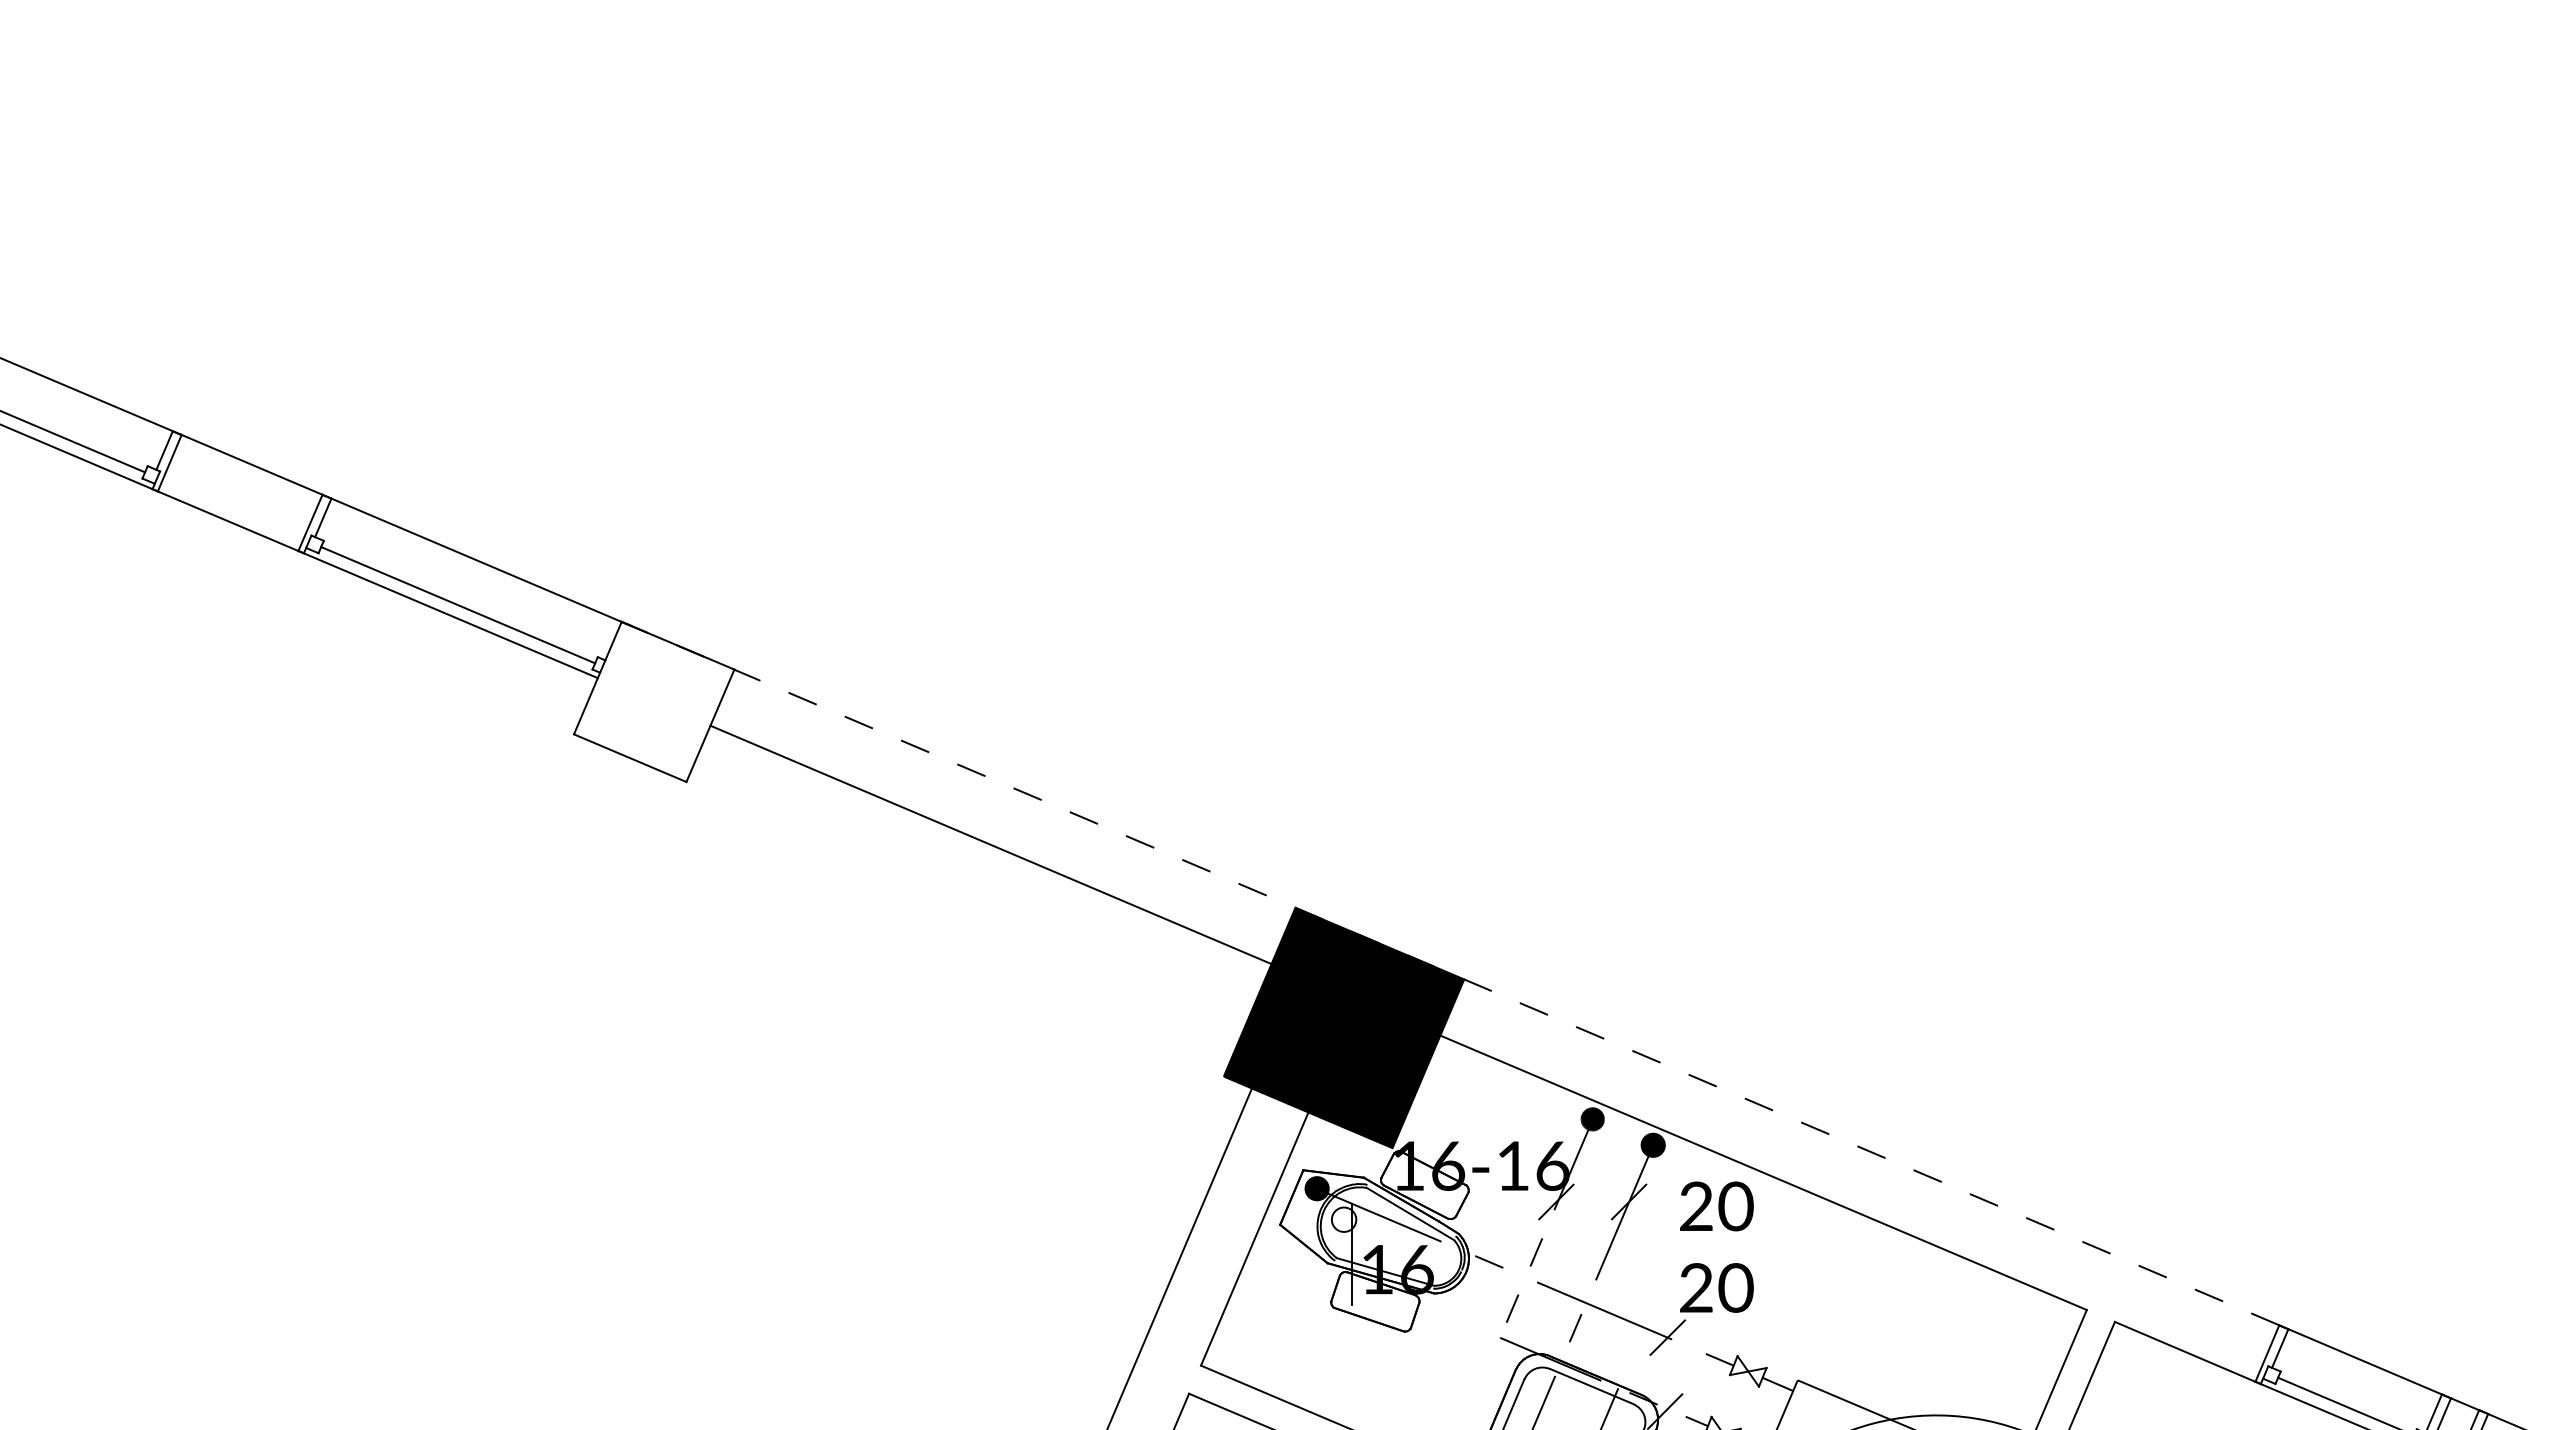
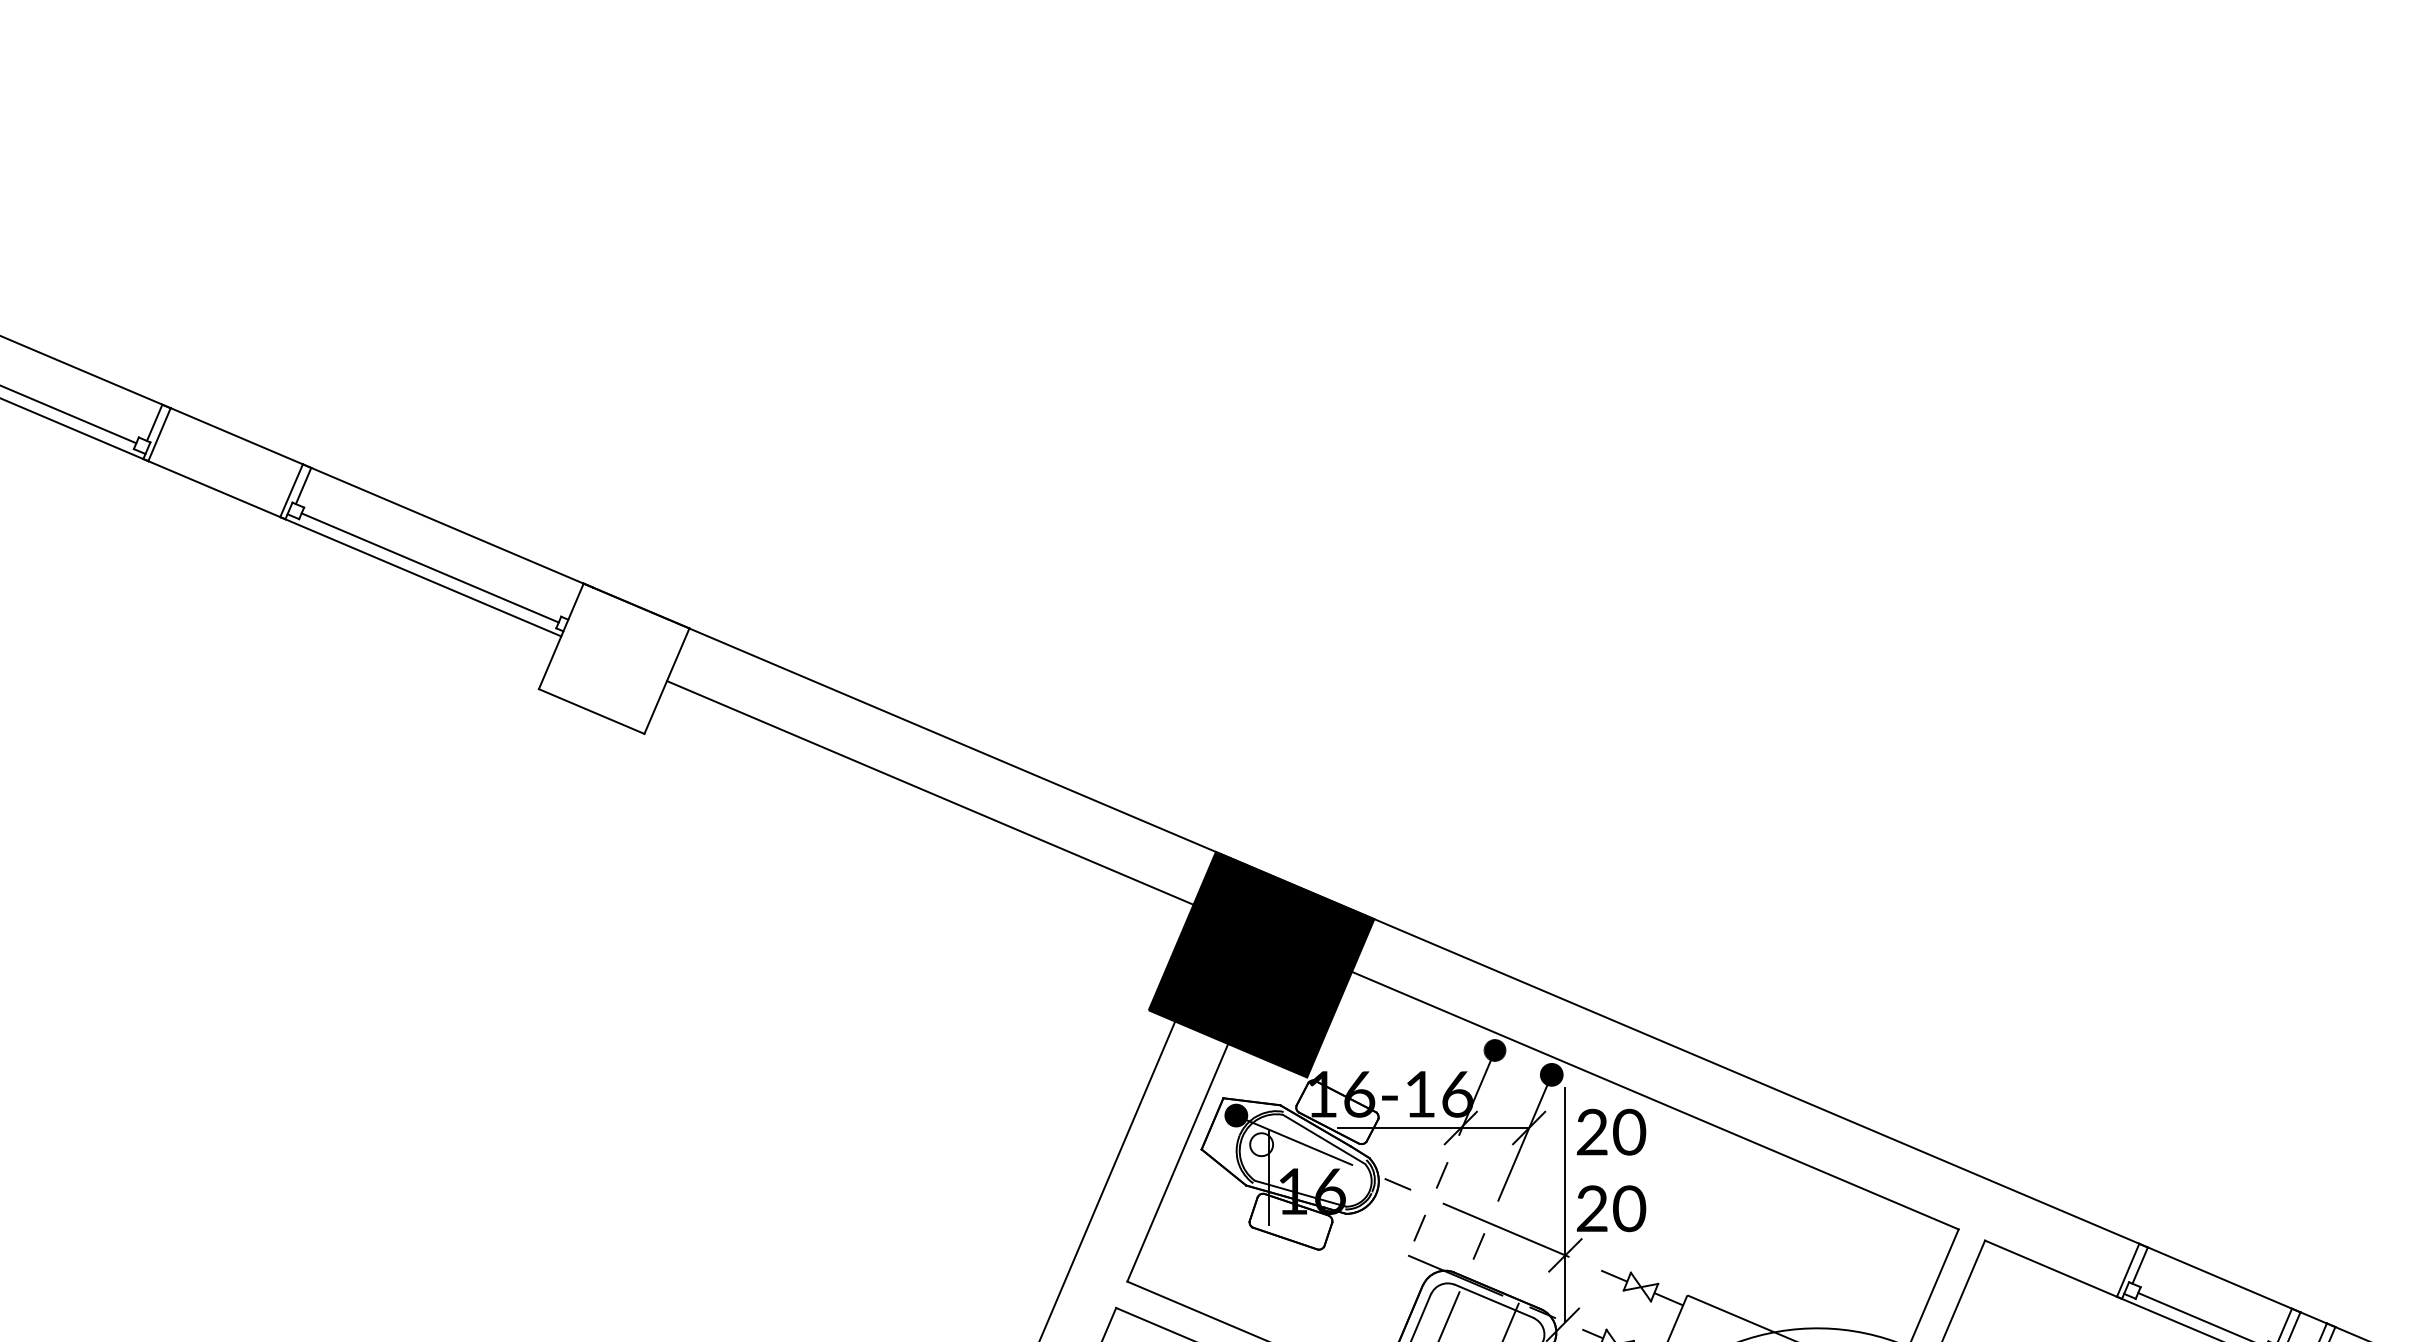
line: (1455, 975) -> (1366, 915), dashed -> solid
line: (1526, 1202) -> (1432, 1128), added
line: (1667, 1284) -> (1565, 1205), added

